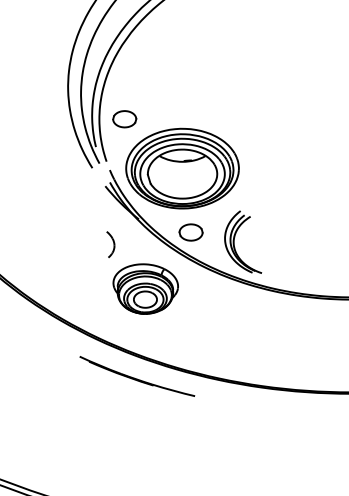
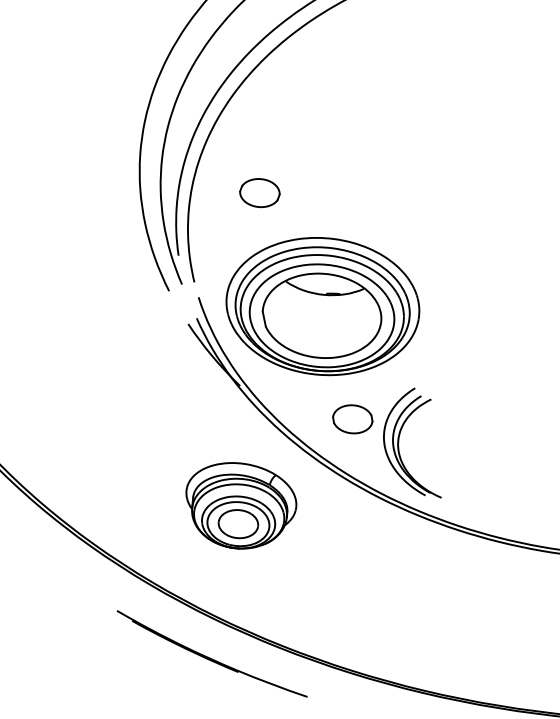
part: (124, 119) -> (259, 193), moved
part: (190, 232) -> (351, 419), moved
part: (110, 244) -> (187, 424), removed

